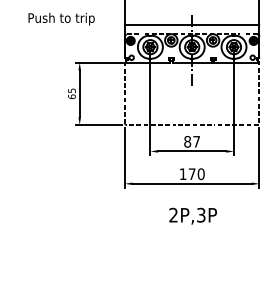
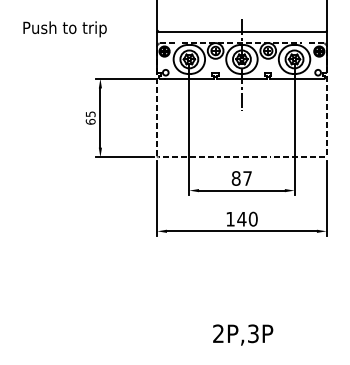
text: (61, 19) -> (64, 29), moved
text: (191, 173) -> (241, 218), 170 -> 140
text: (192, 215) -> (242, 334), moved

